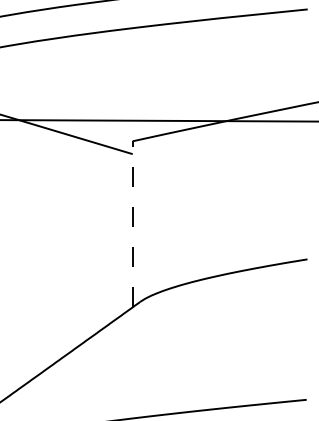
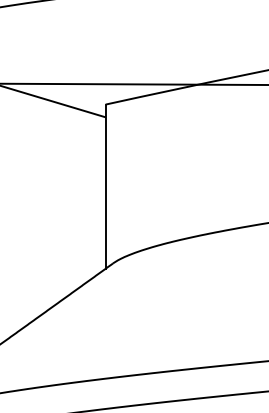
line: (132, 223) -> (105, 185), dashed -> solid

